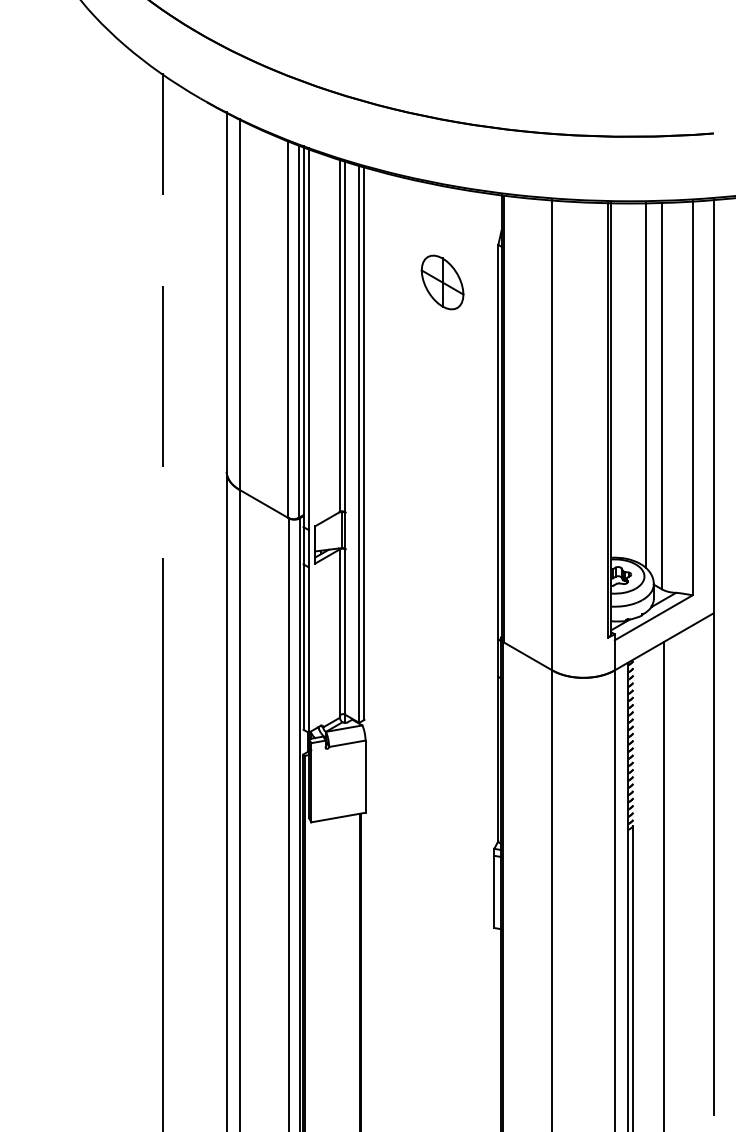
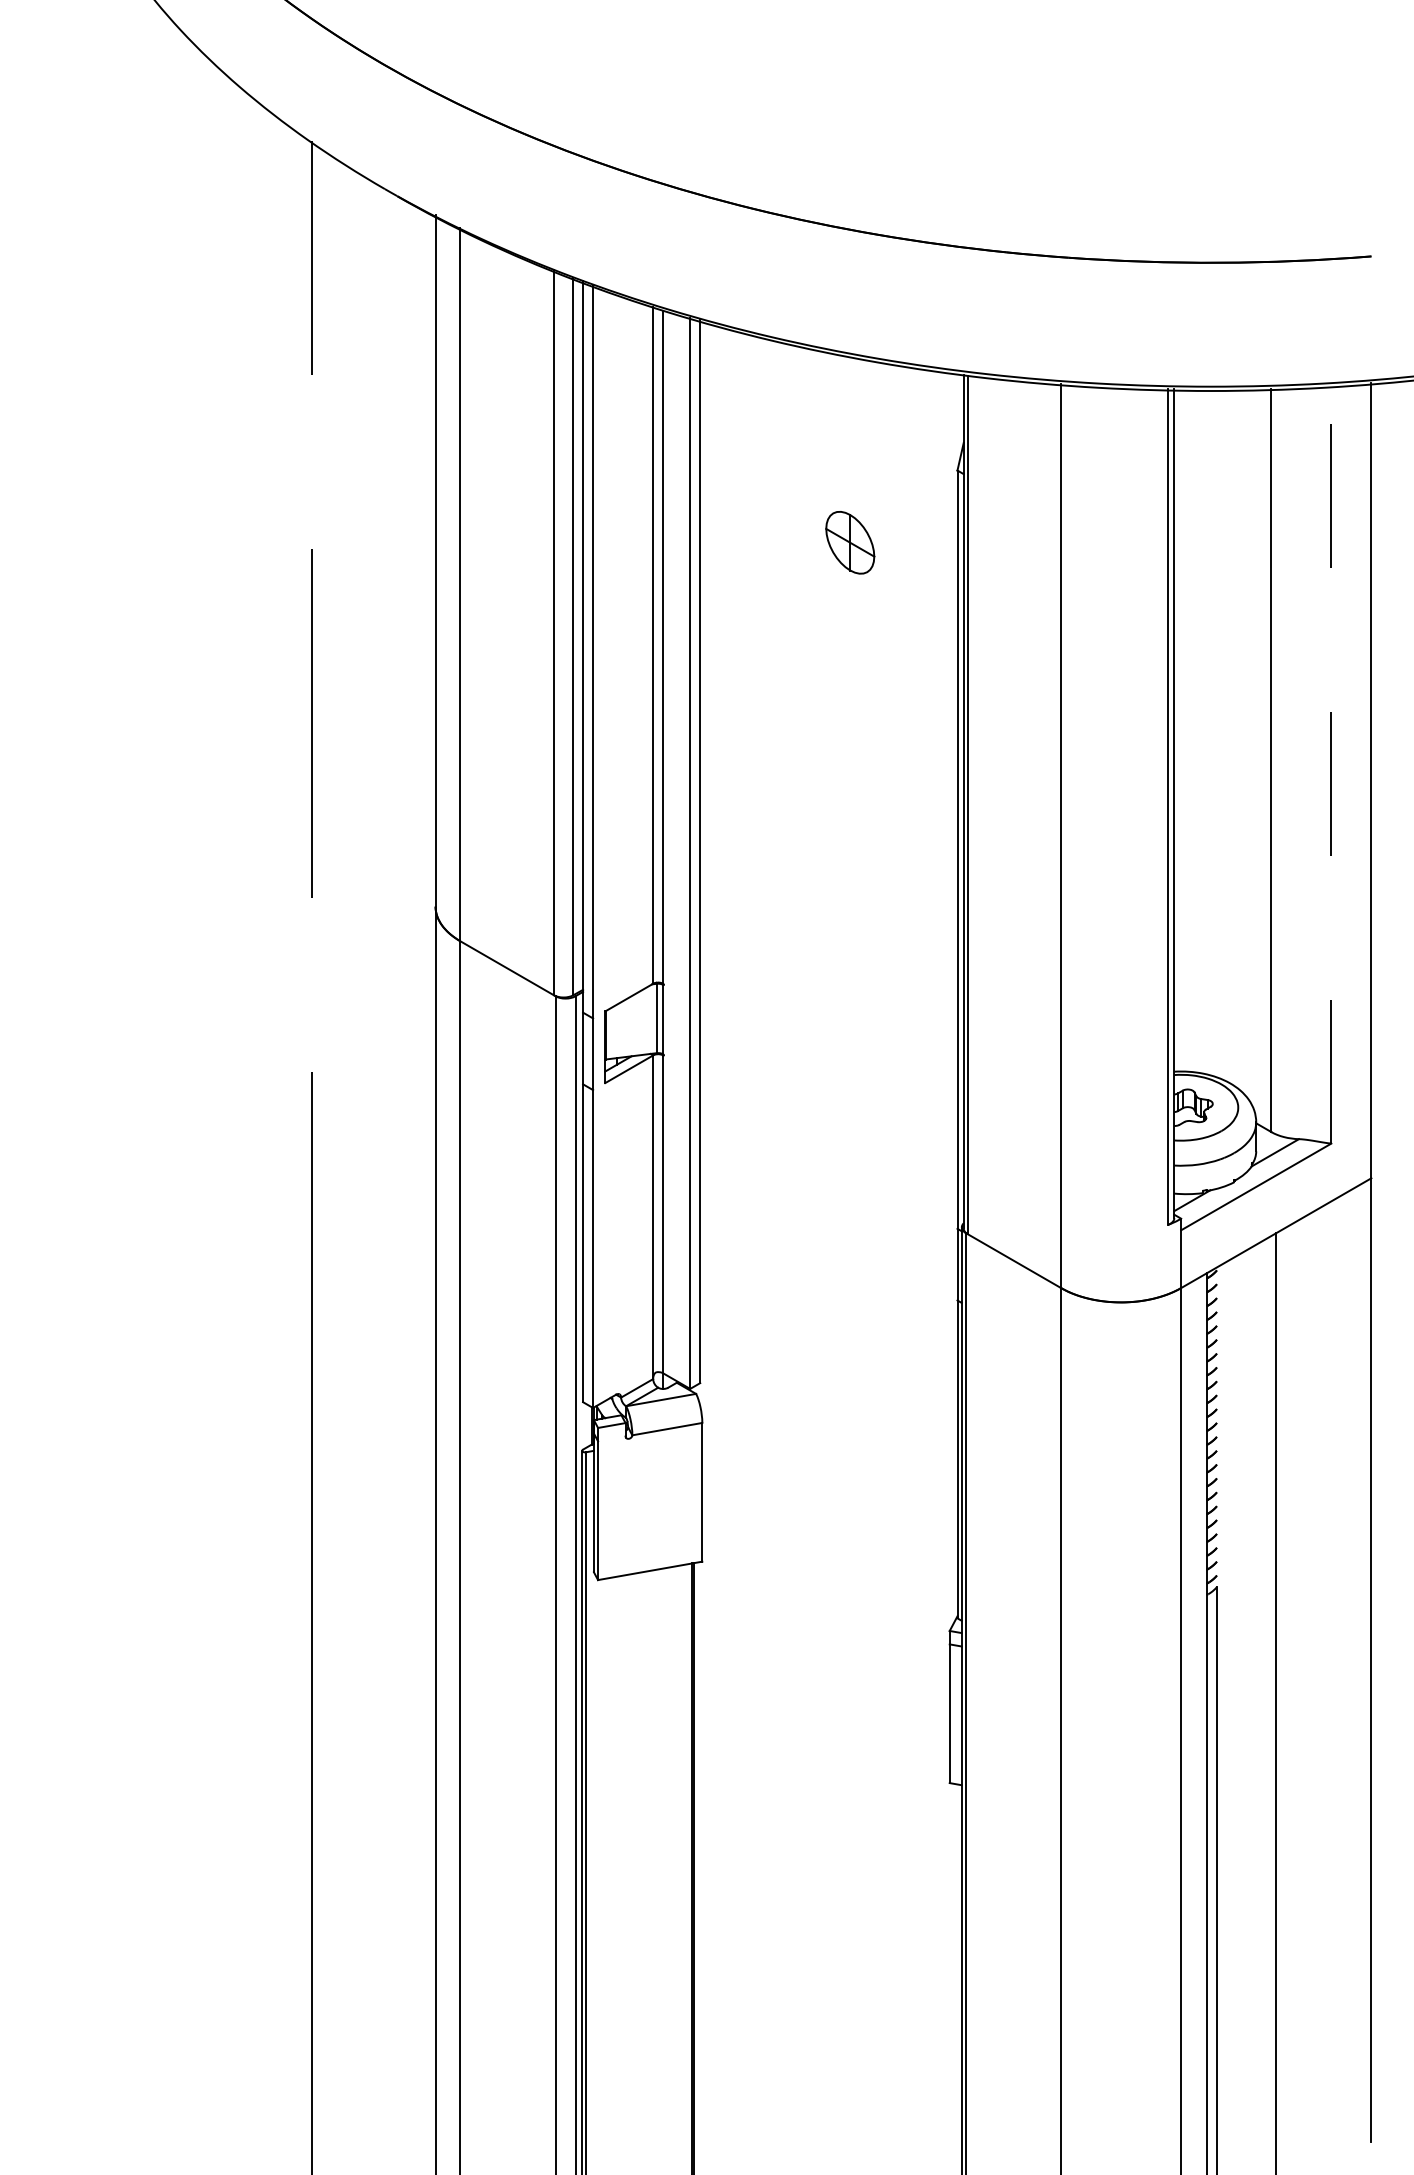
part: (442, 282) -> (850, 542), size x0.6
line: (646, 385) -> (1242, 740), removed
line: (692, 397) -> (1330, 763), solid -> dashed

